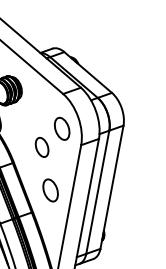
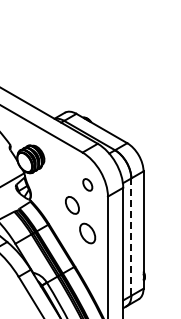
part: (62, 128) -> (87, 184), size x0.6
part: (50, 190) -> (87, 233), moved
line: (97, 192) -> (131, 237), solid -> dashed

